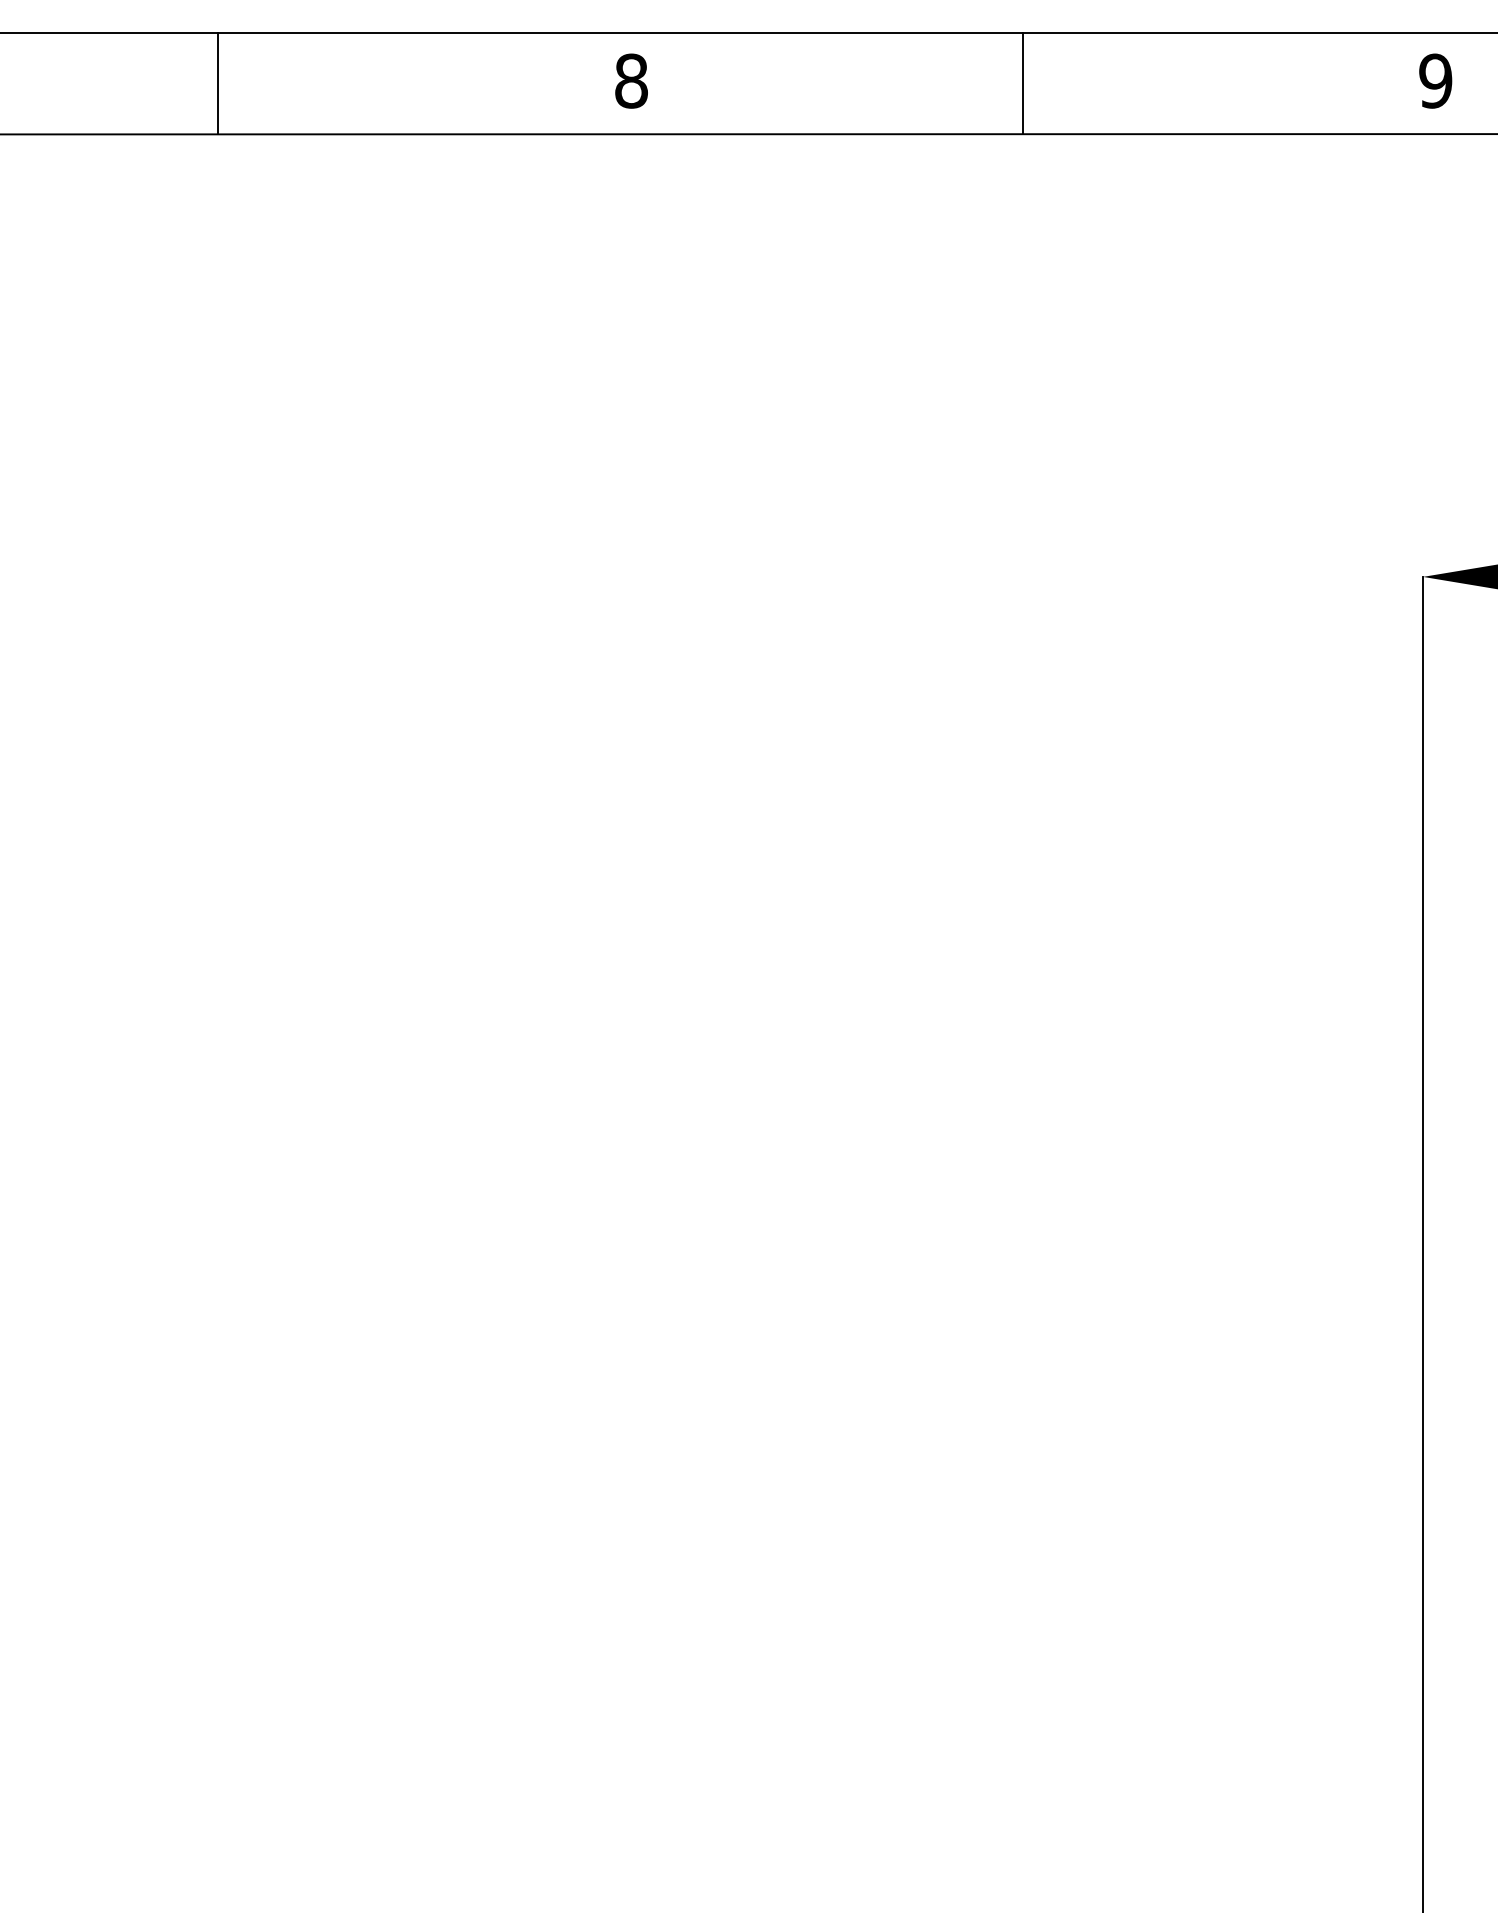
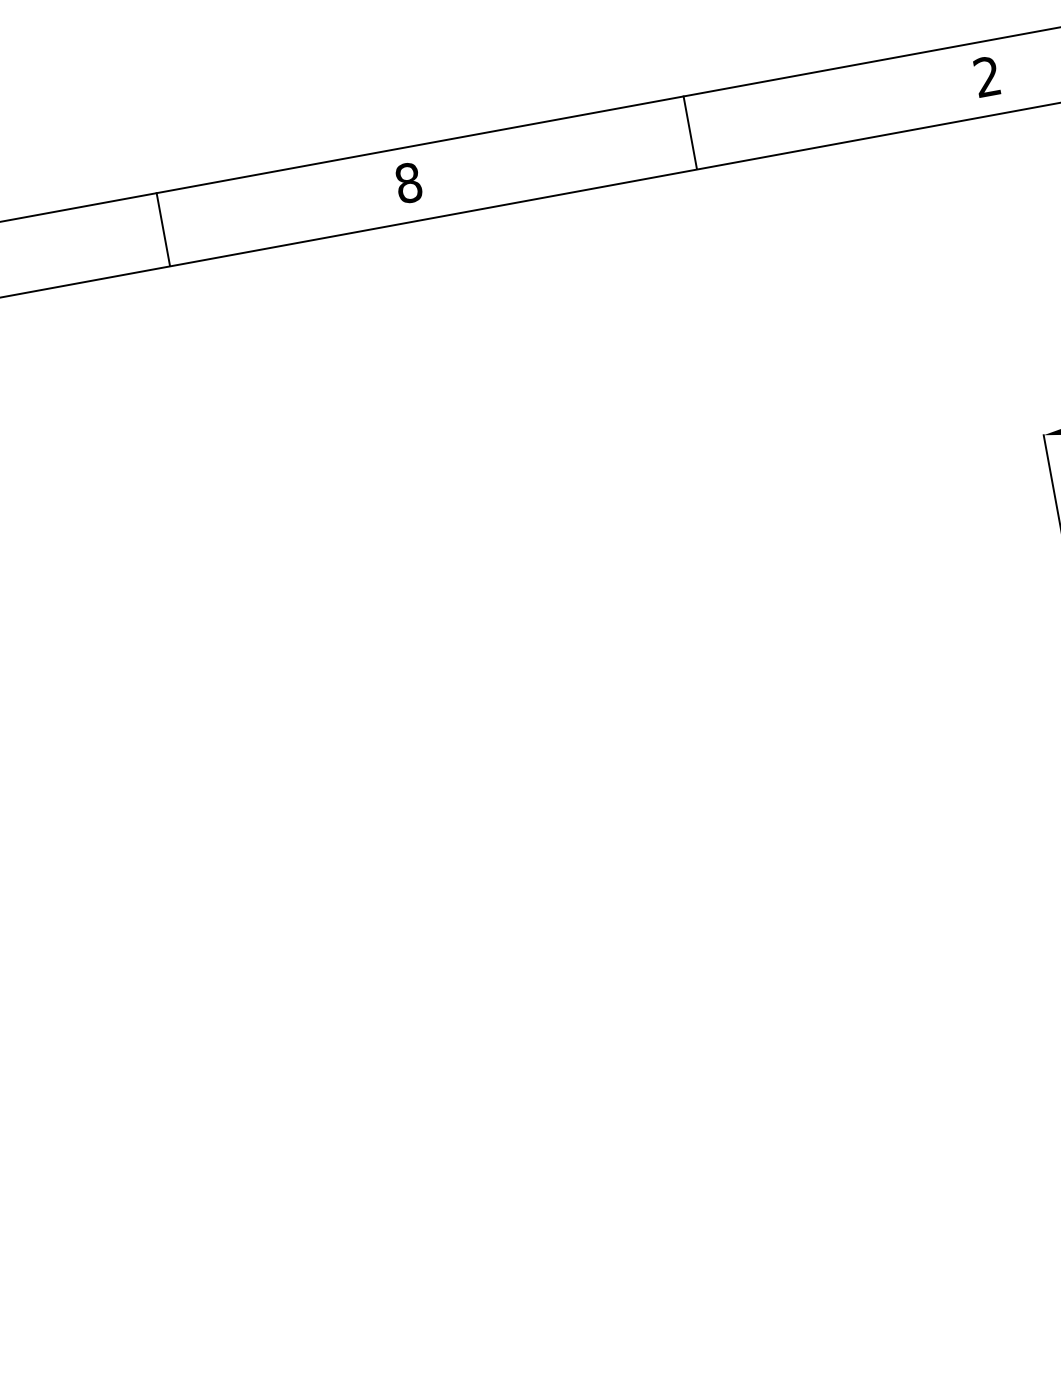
text: (1435, 80) -> (987, 76), 9 -> 2
line: (218, 82) -> (163, 229), moved

